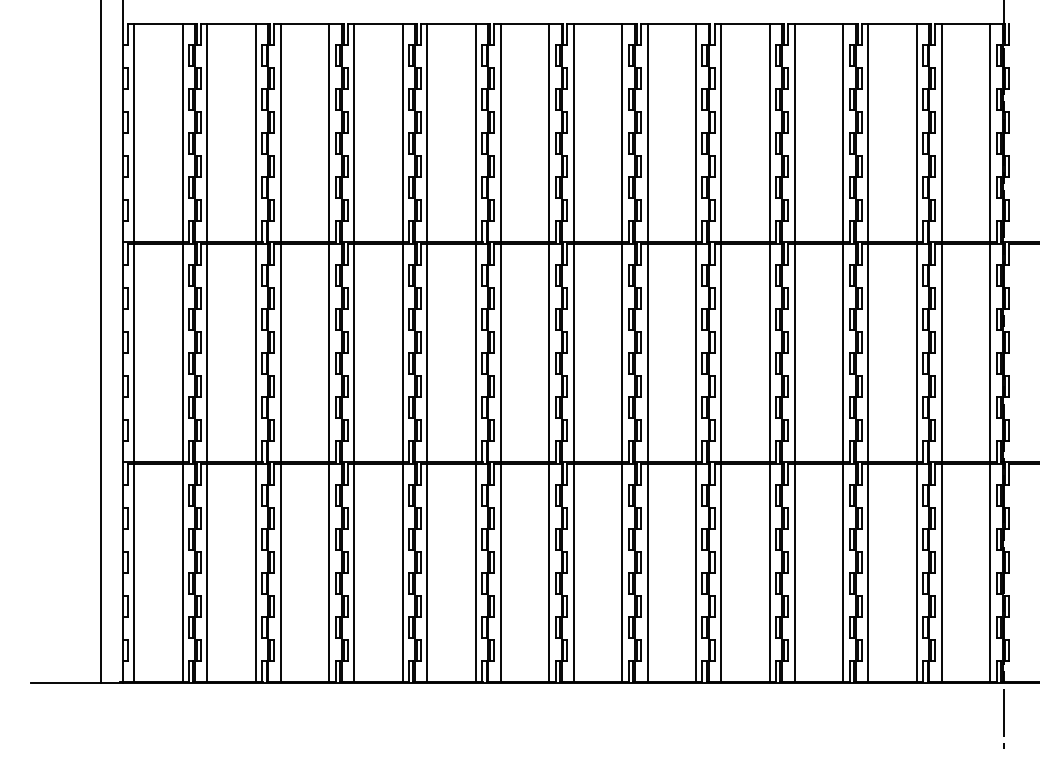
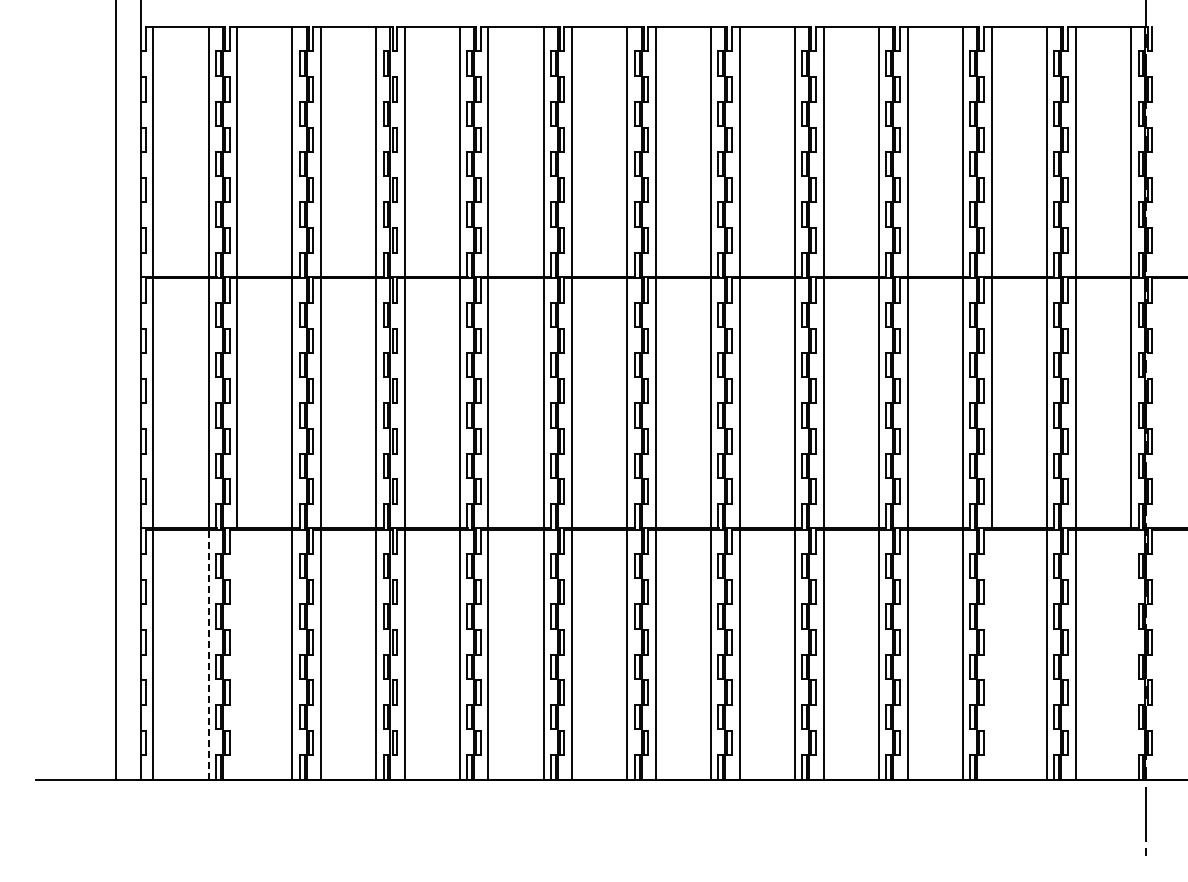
line: (182, 572) -> (208, 654), solid -> dashed
line: (207, 572) -> (237, 654), removed
line: (868, 572) -> (991, 654), removed
line: (990, 572) -> (1131, 654), removed

